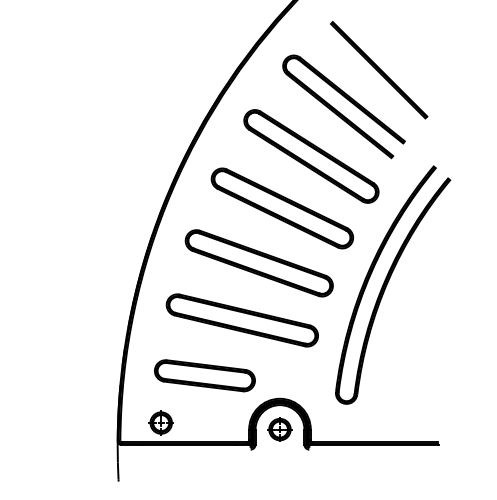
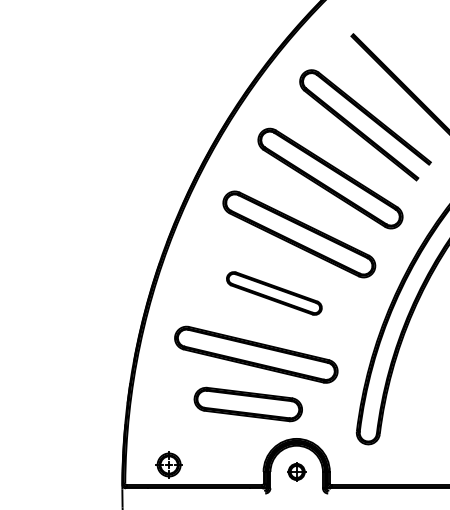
part: (258, 263) -> (273, 293), size x0.6
part: (204, 375) -> (247, 404), moved
part: (279, 429) -> (296, 471), size x0.7

